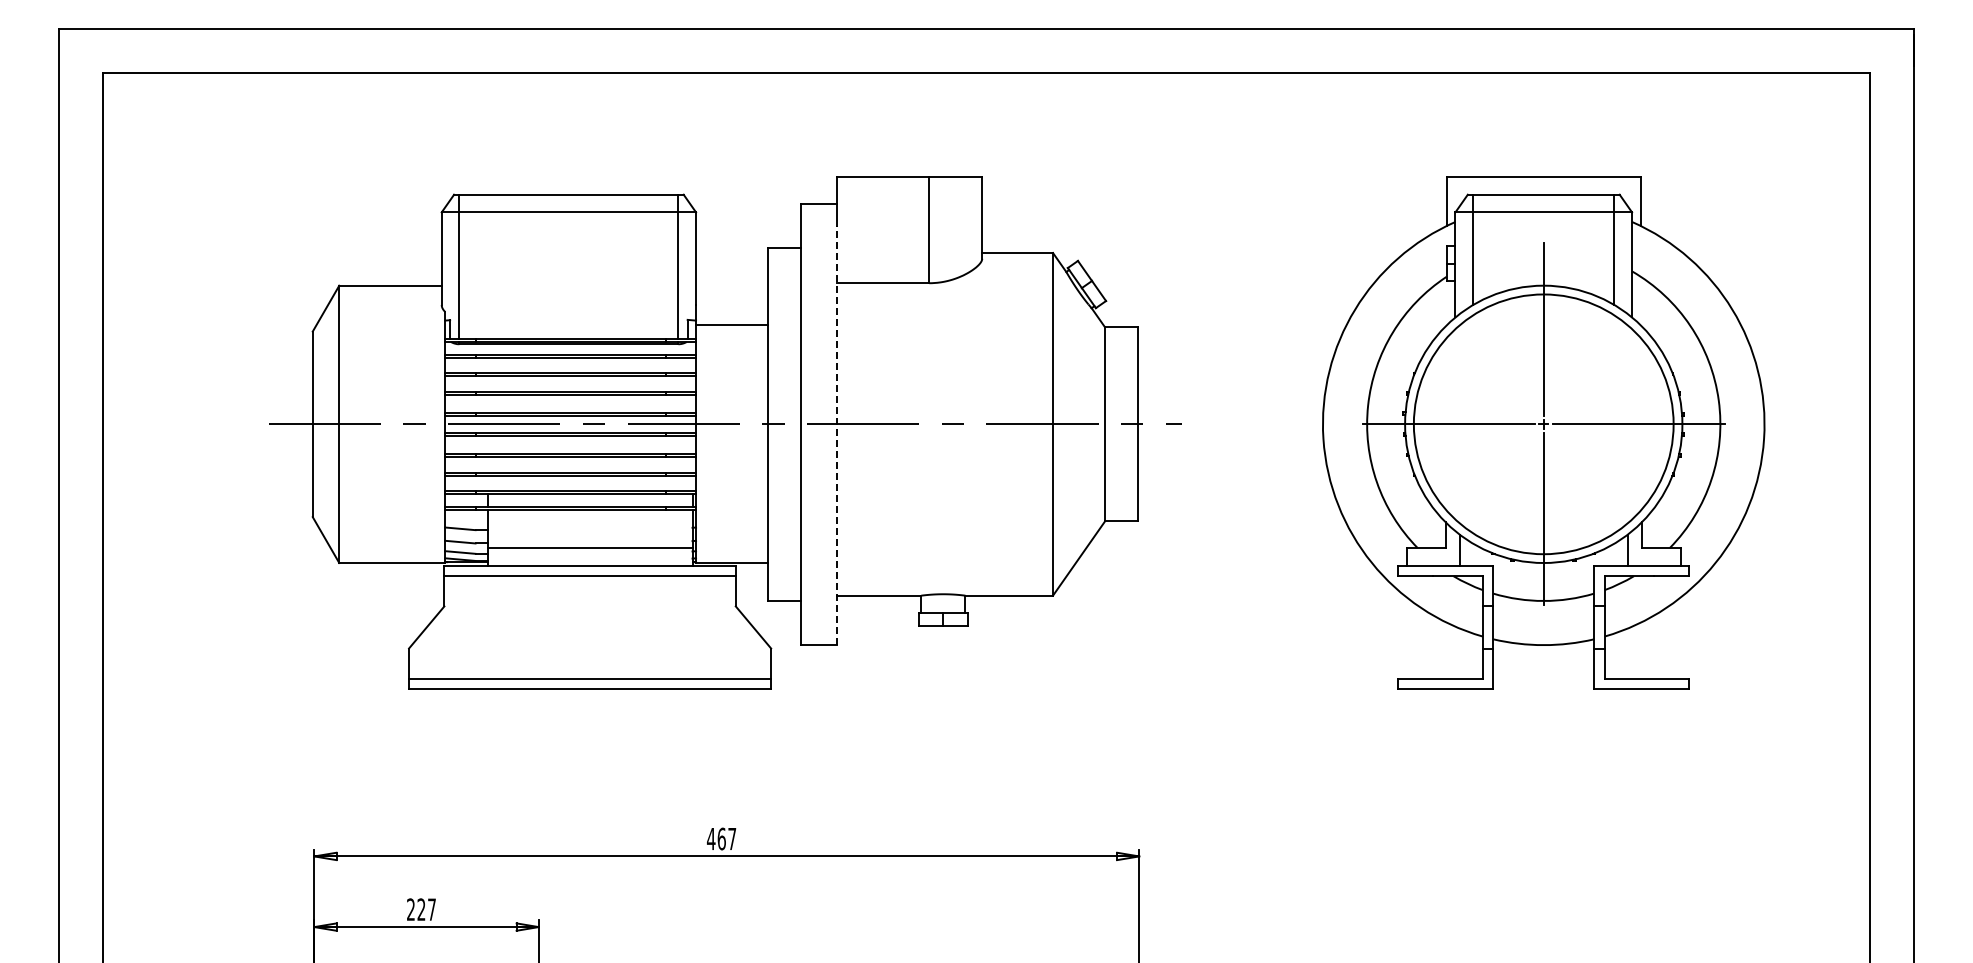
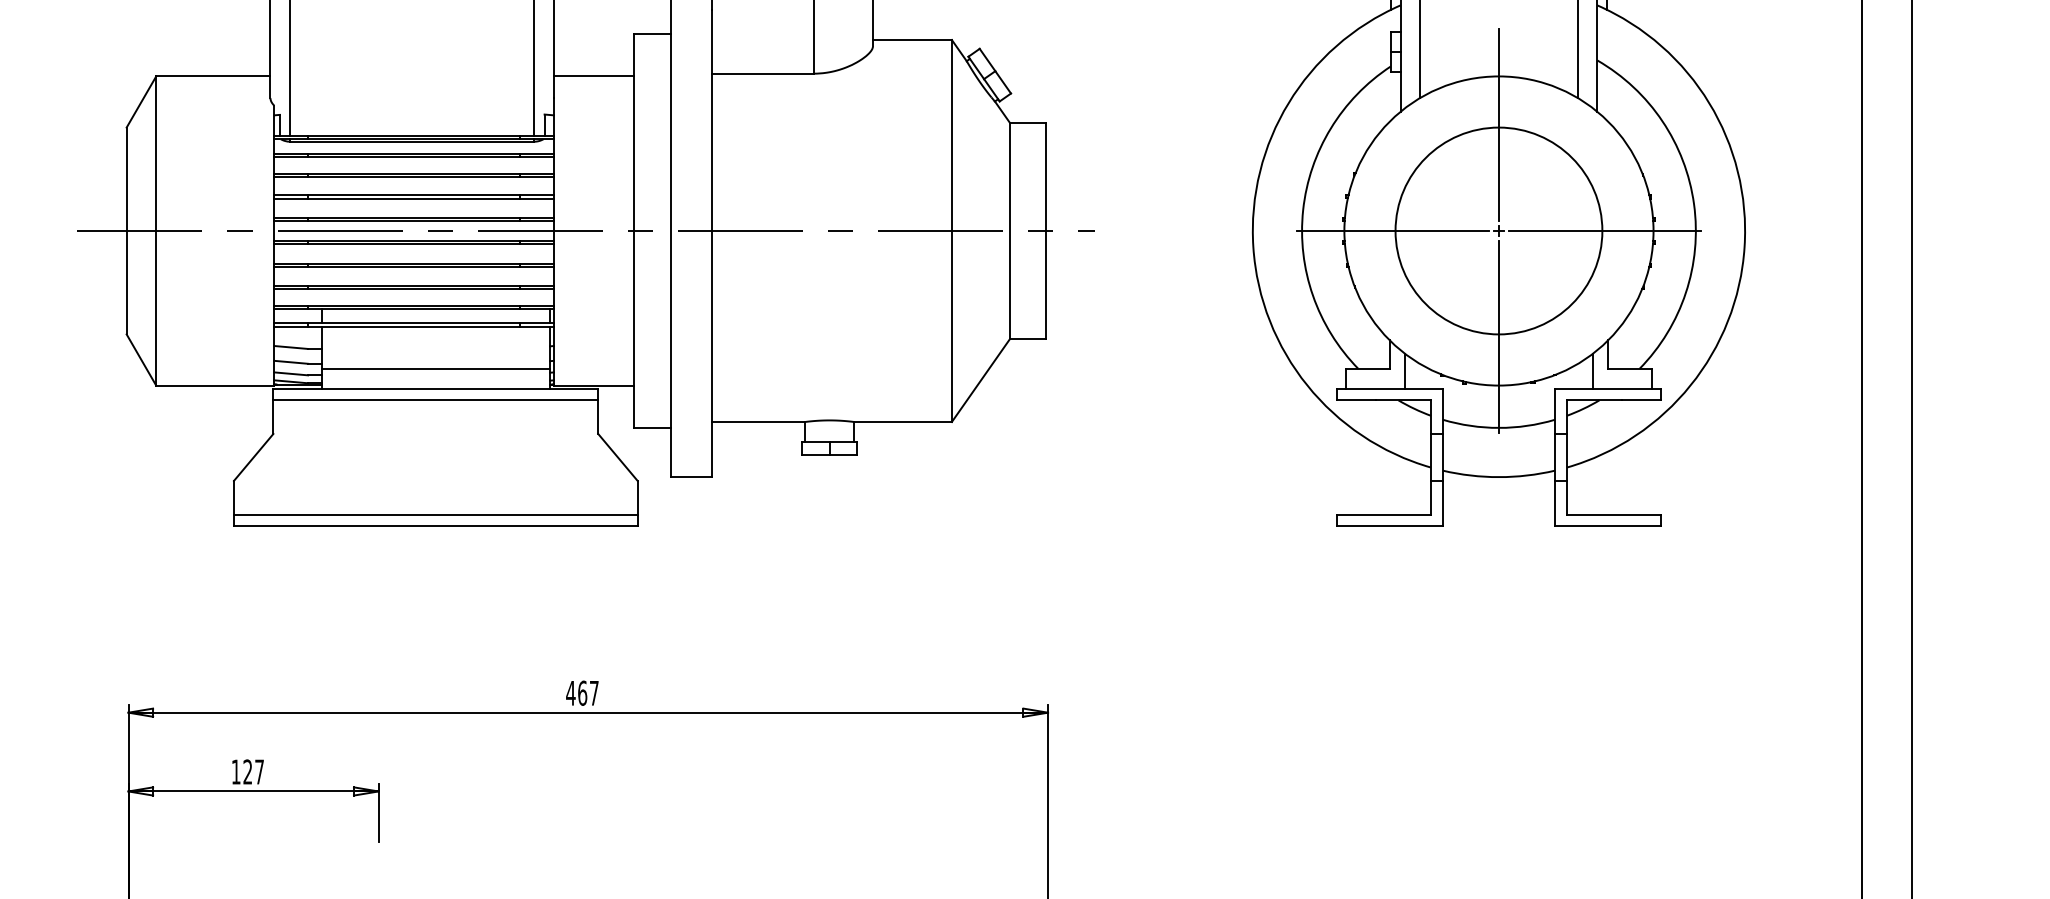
line: (731, 324) -> (593, 76), moved
circle: (1543, 424) -> (1498, 231), size x0.71
line: (837, 435) -> (711, 243), dashed -> solid
text: (410, 909) -> (235, 771), 227 -> 127

